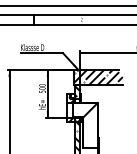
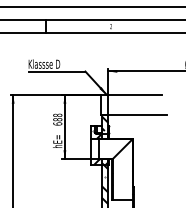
hatch: (98, 77) -> (133, 104), removed
text: (42, 88) -> (57, 119), 500 -> 688

